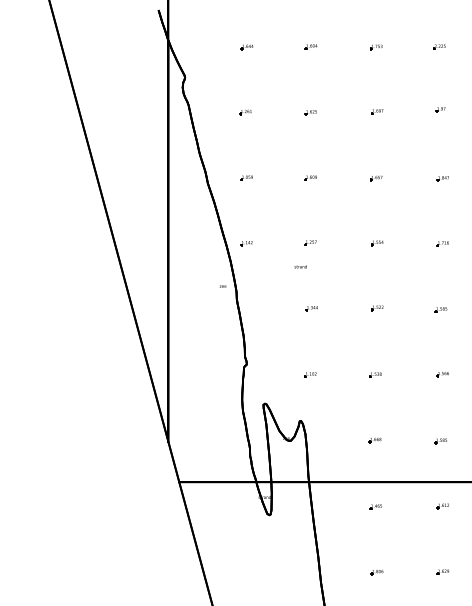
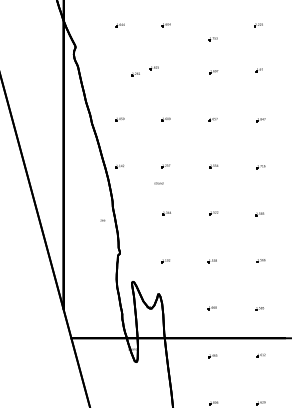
part: (376, 47) -> (213, 39), moved
part: (245, 112) -> (135, 74), moved
part: (310, 112) -> (154, 68), moved
text: (222, 286) -> (102, 220), moved

